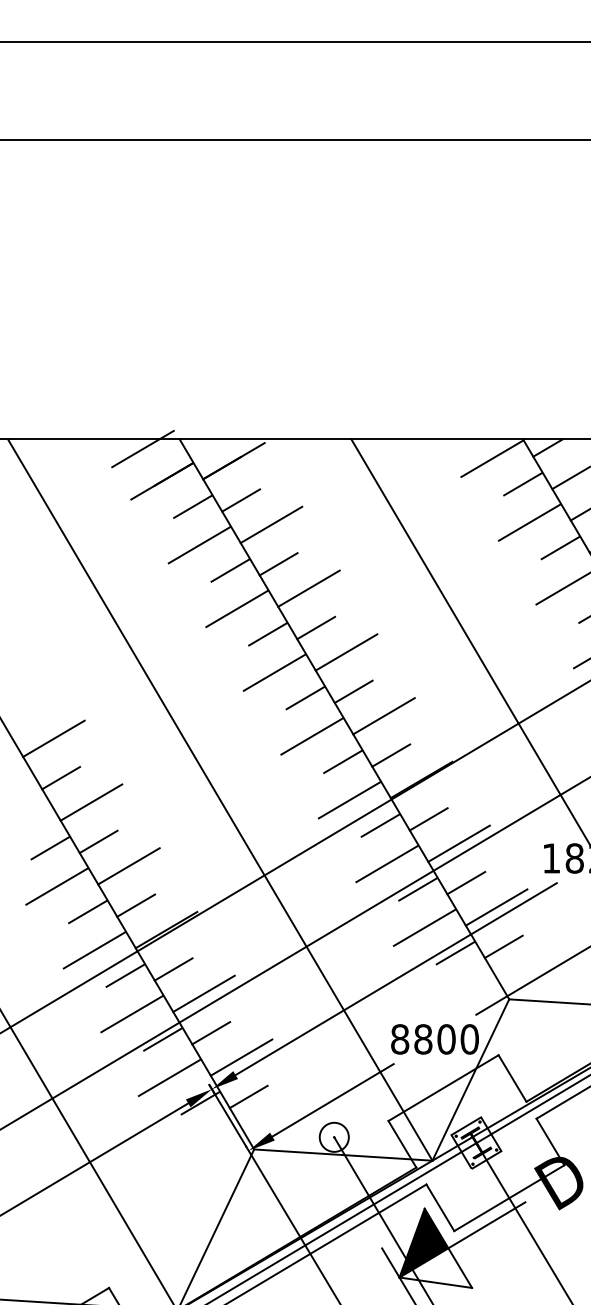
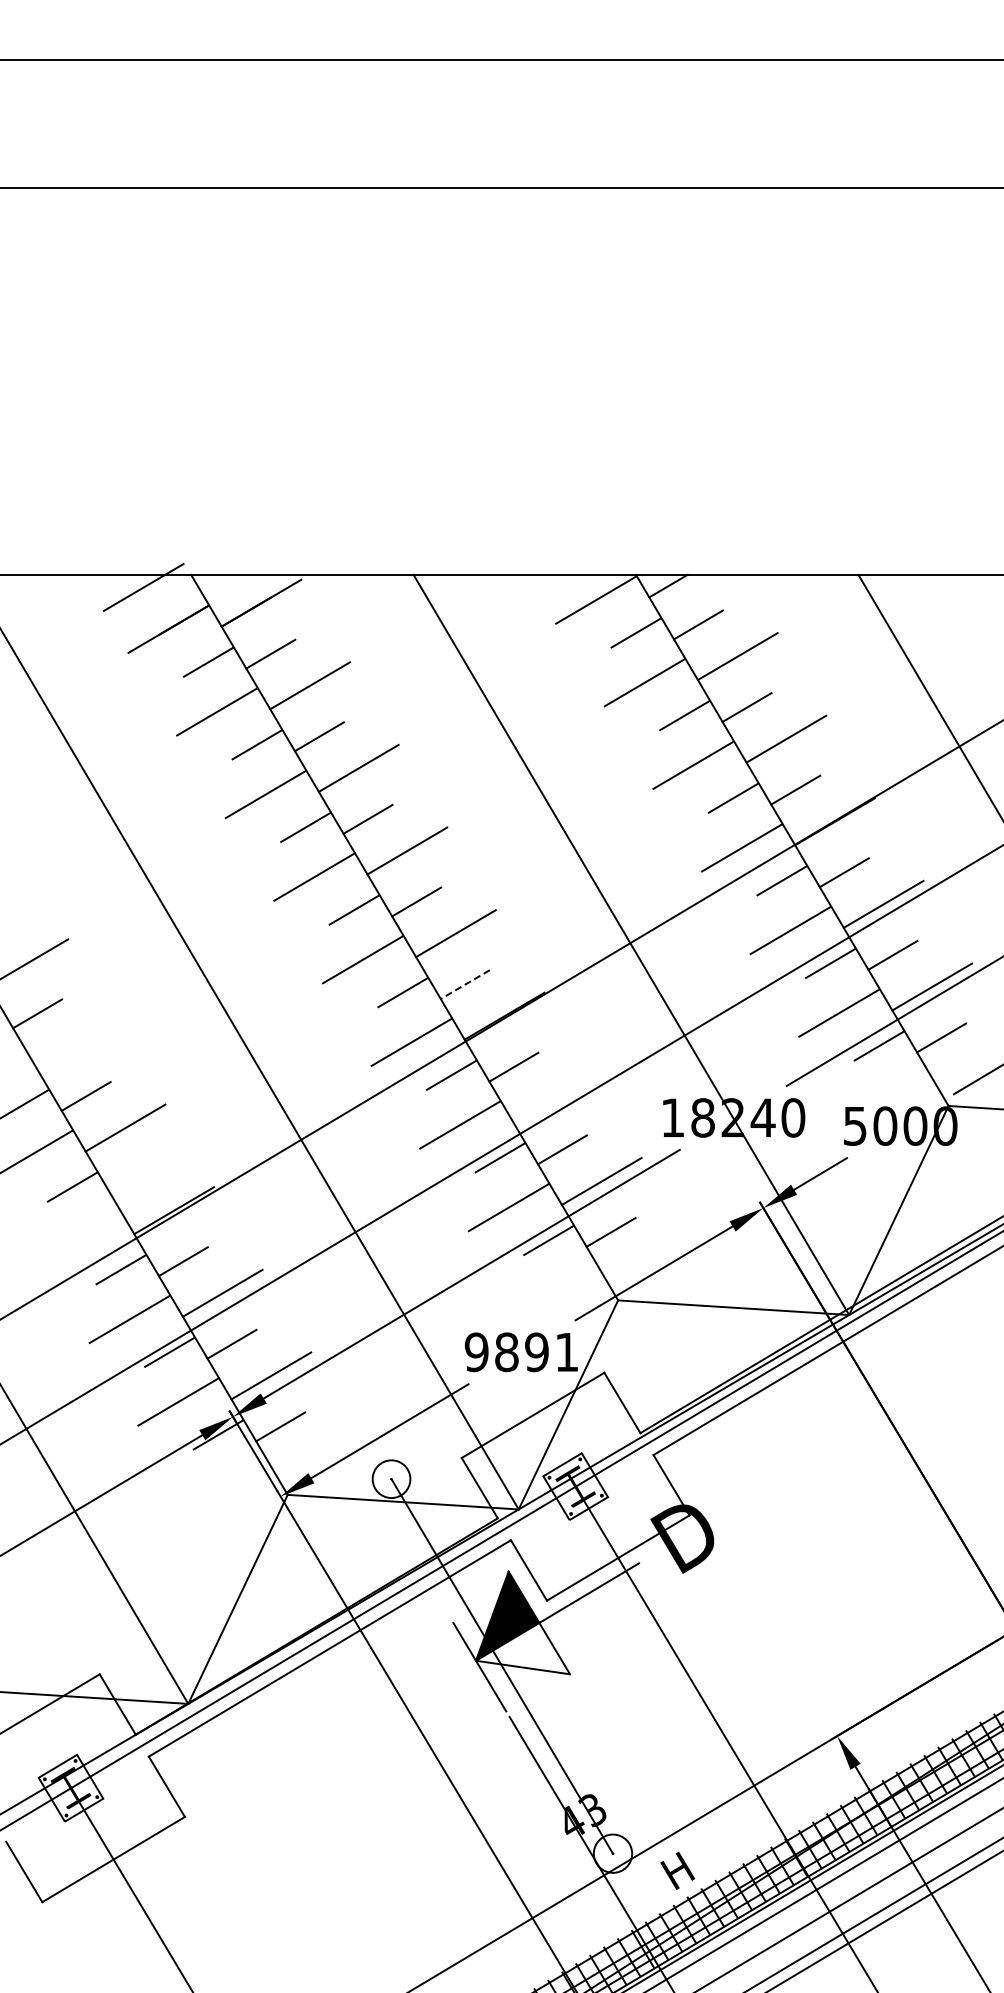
line: (390, 755) -> (464, 984), solid -> dashed
line: (91, 802) -> (76, 1045), removed
line: (459, 843) -> (553, 1098), removed
line: (135, 905) -> (134, 1178), removed
line: (94, 950) -> (80, 1236), removed
text: (434, 1039) -> (521, 1352), 8800 -> 9891

